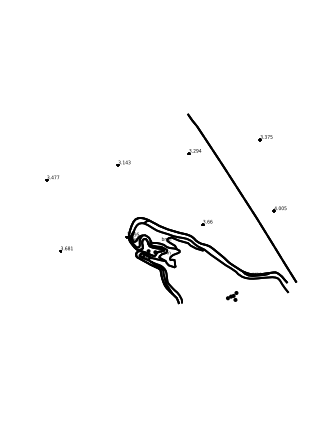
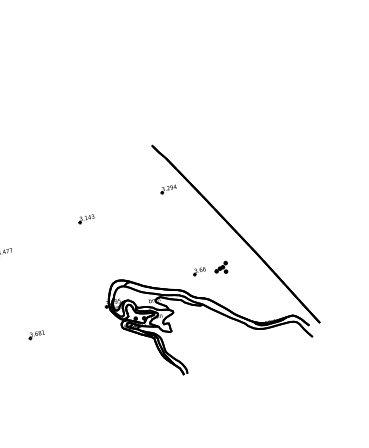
part: (265, 138) -> (250, 157), removed
part: (279, 209) -> (283, 239), removed
part: (232, 296) -> (221, 268), moved

